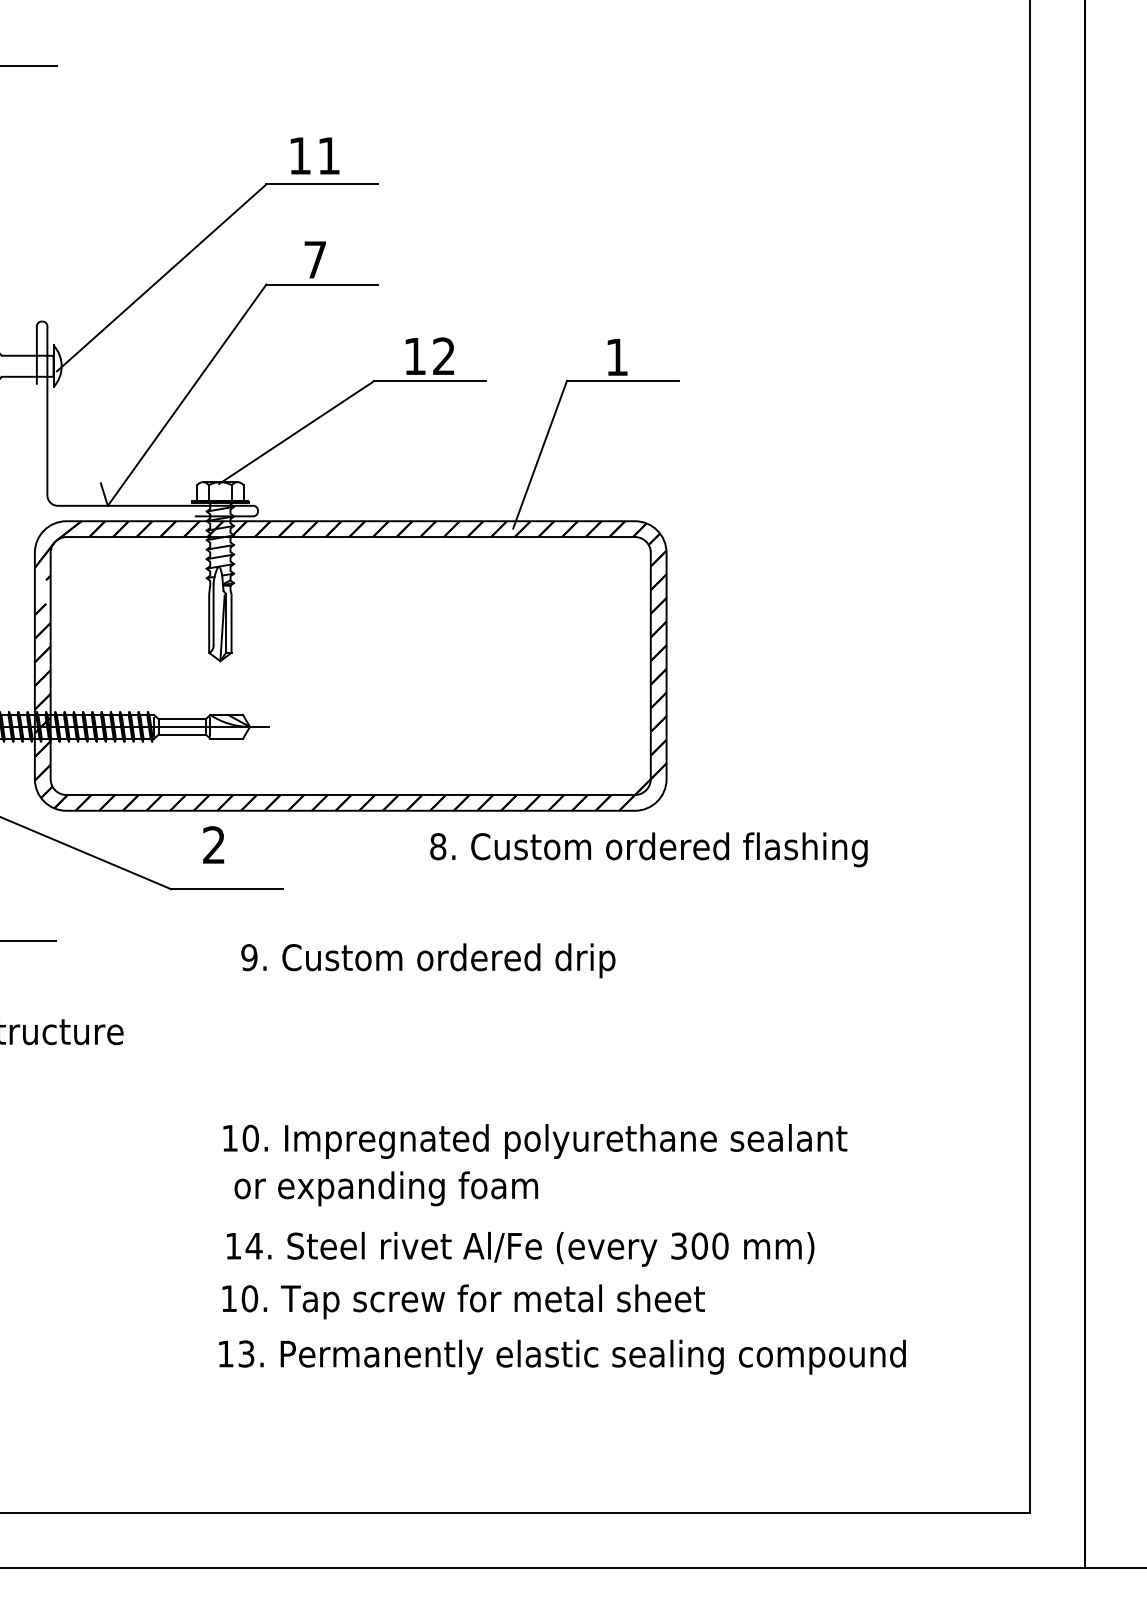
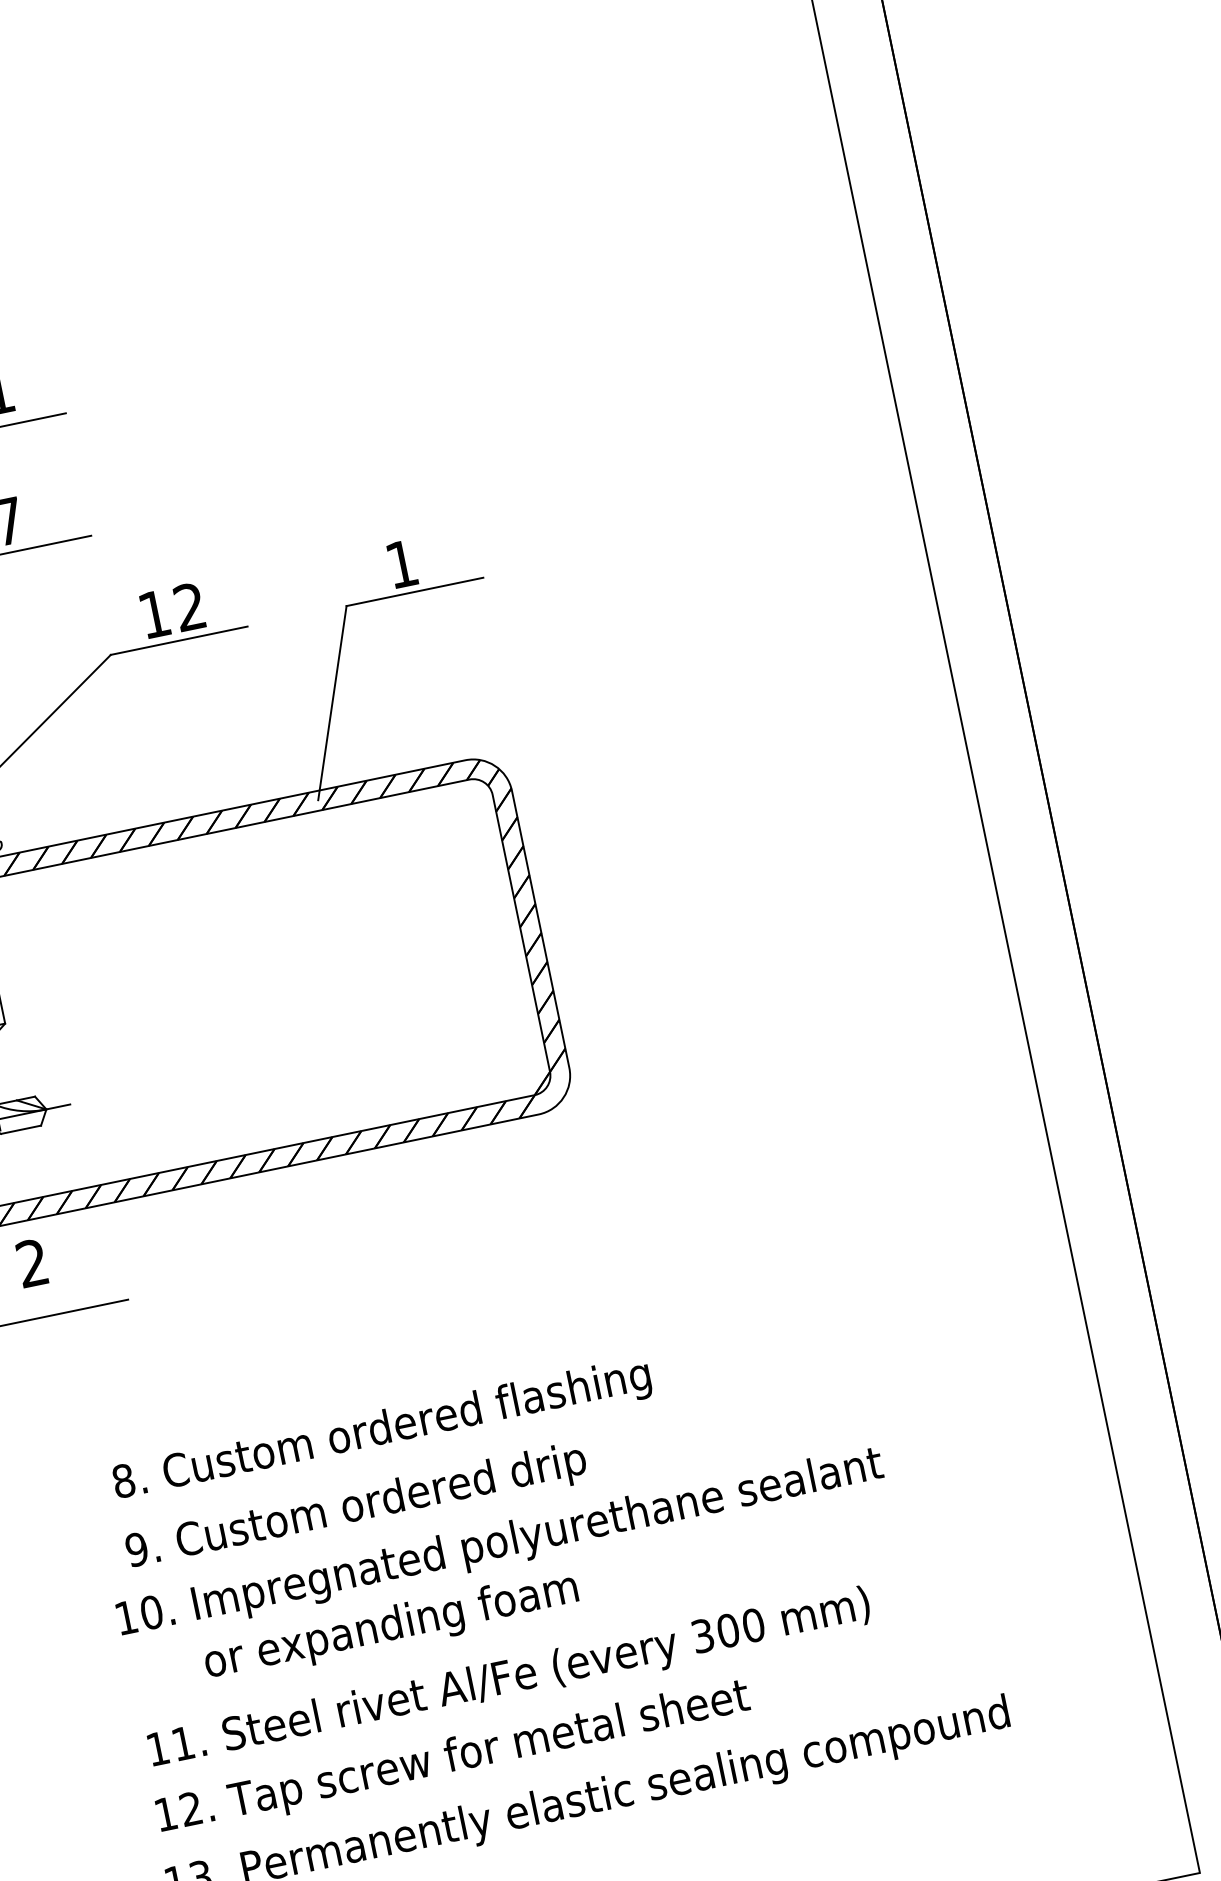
text: (648, 849) -> (381, 1431), moved
text: (428, 960) -> (356, 1507), moved
text: (385, 1188) -> (390, 1627), moved
text: (253, 1246) -> (182, 1744), 14. -> 11.
text: (249, 1298) -> (190, 1808), 10. -> 12.

